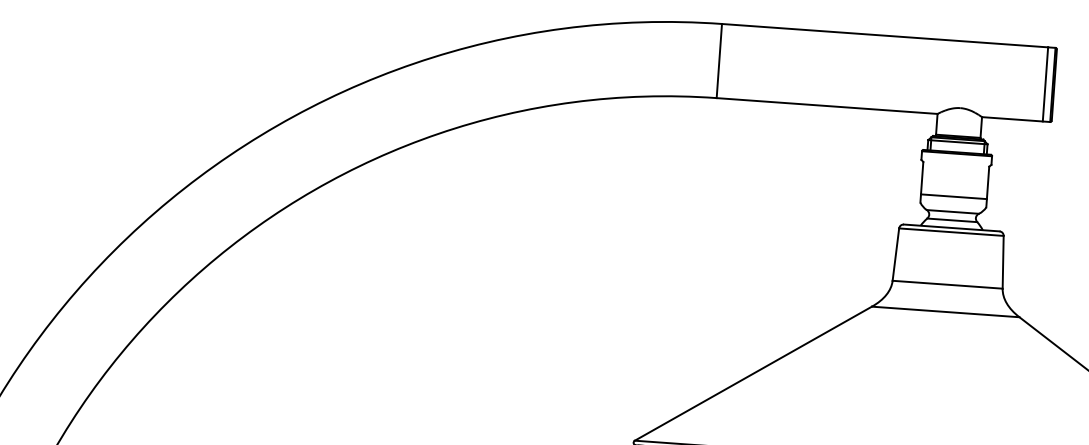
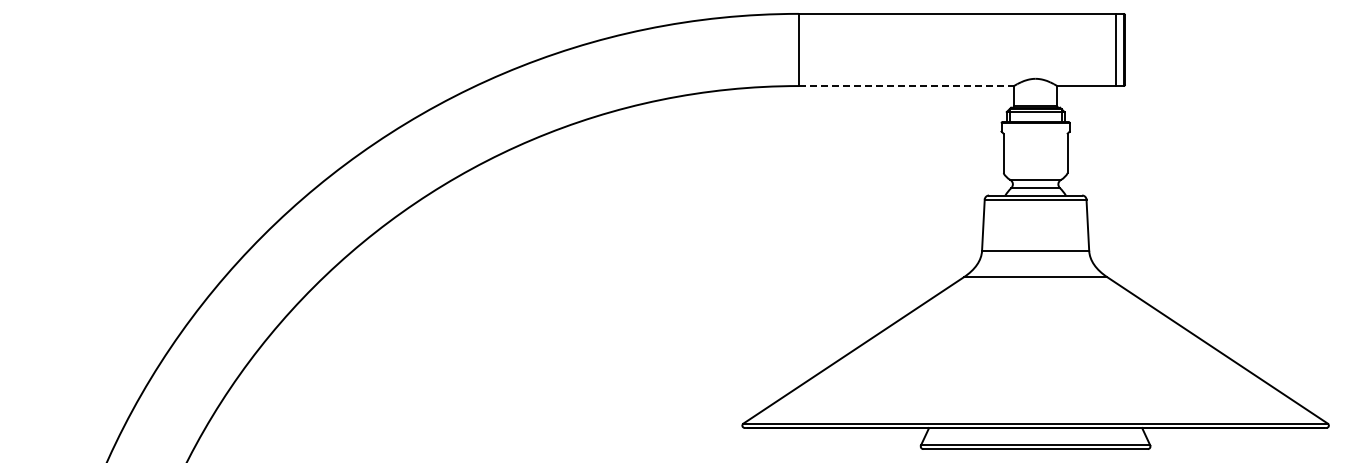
line: (827, 106) -> (906, 86), solid -> dashed
line: (953, 197) -> (1035, 165), removed

